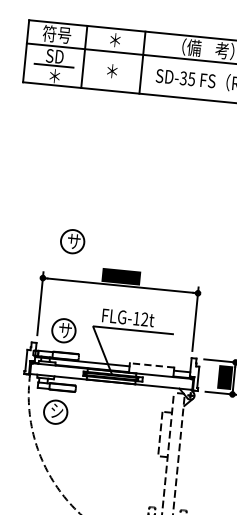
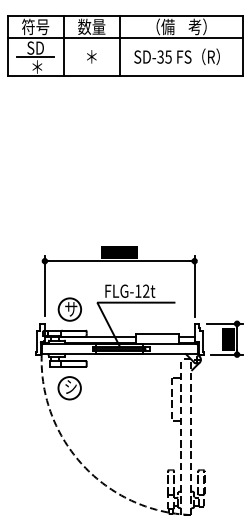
text: (115, 39) -> (91, 26), ＊ -> 数量
part: (72, 241) -> (69, 223), removed
line: (151, 365) -> (156, 334), dashed -> solid

